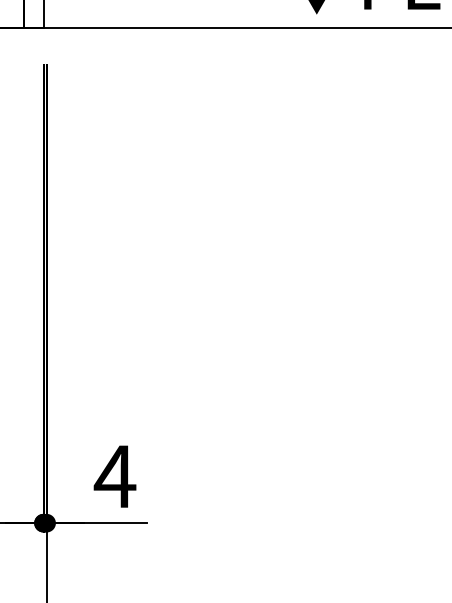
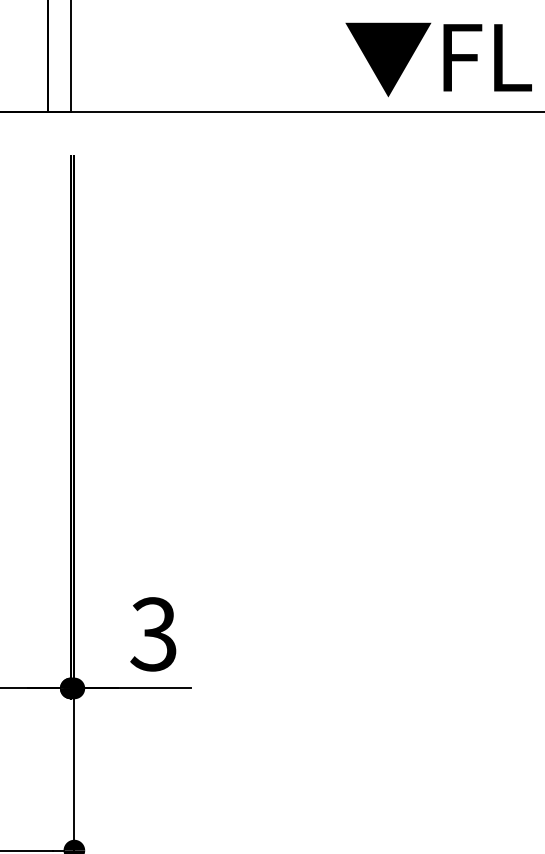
text: (114, 476) -> (153, 634), 4 -> 3

